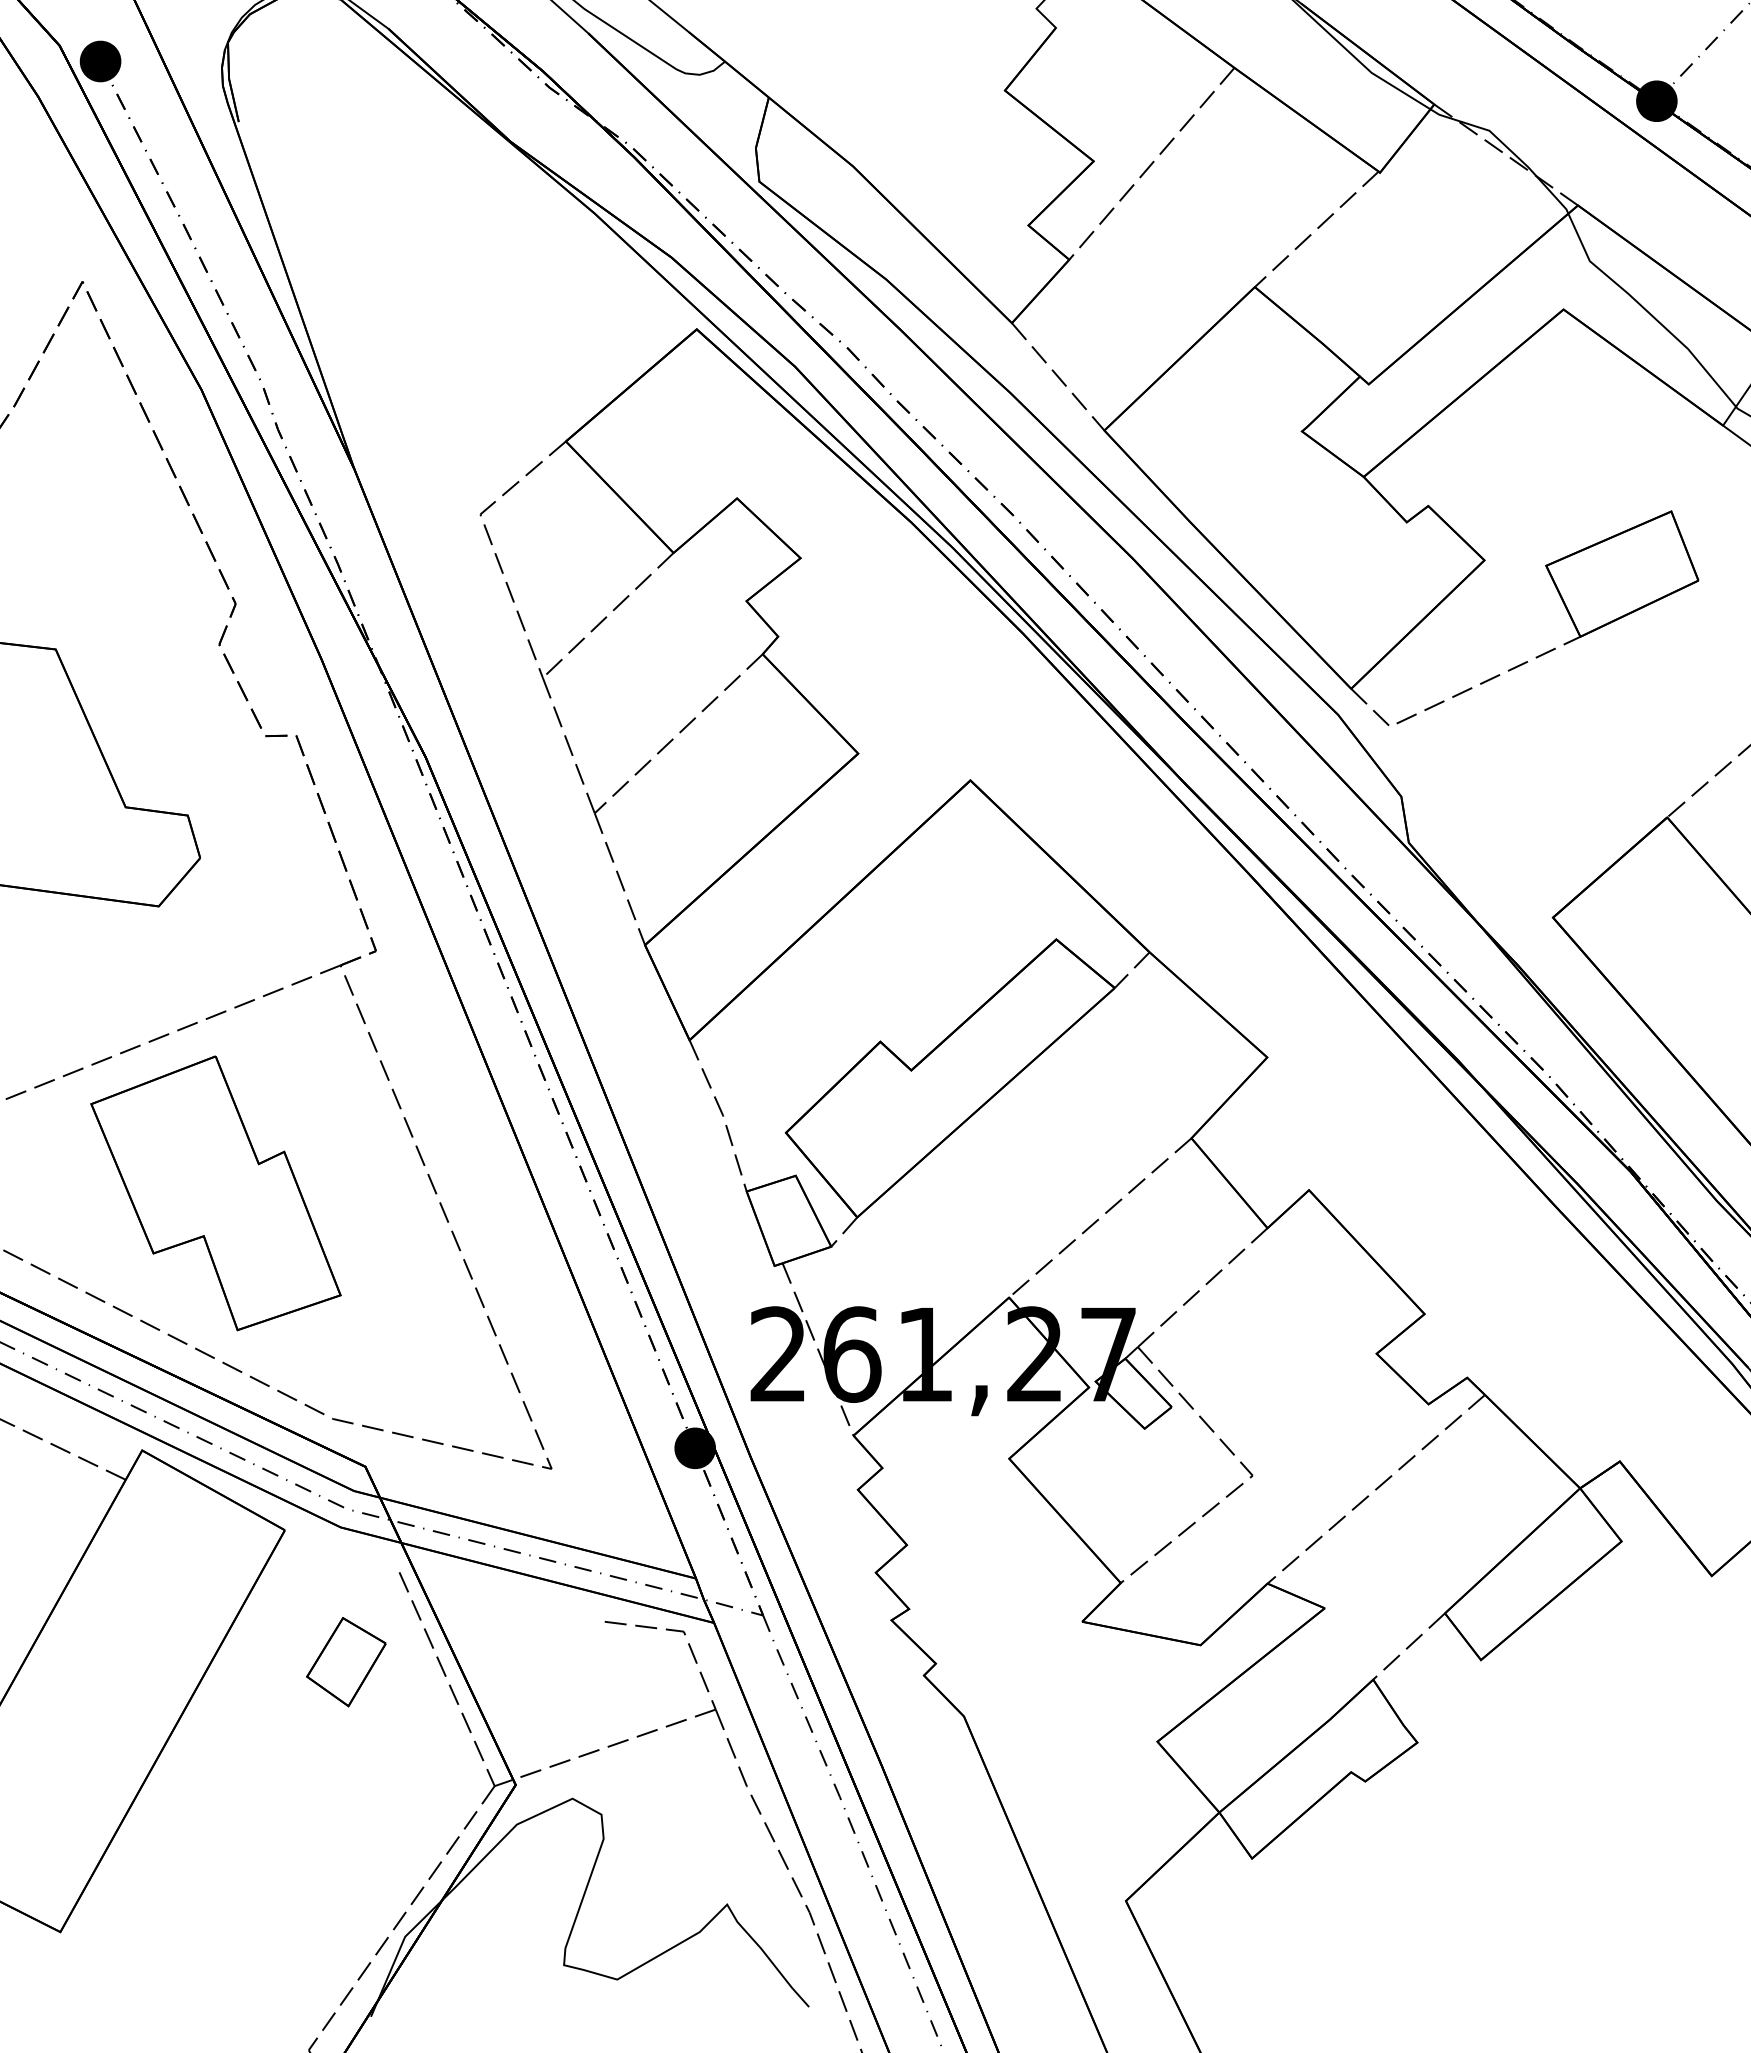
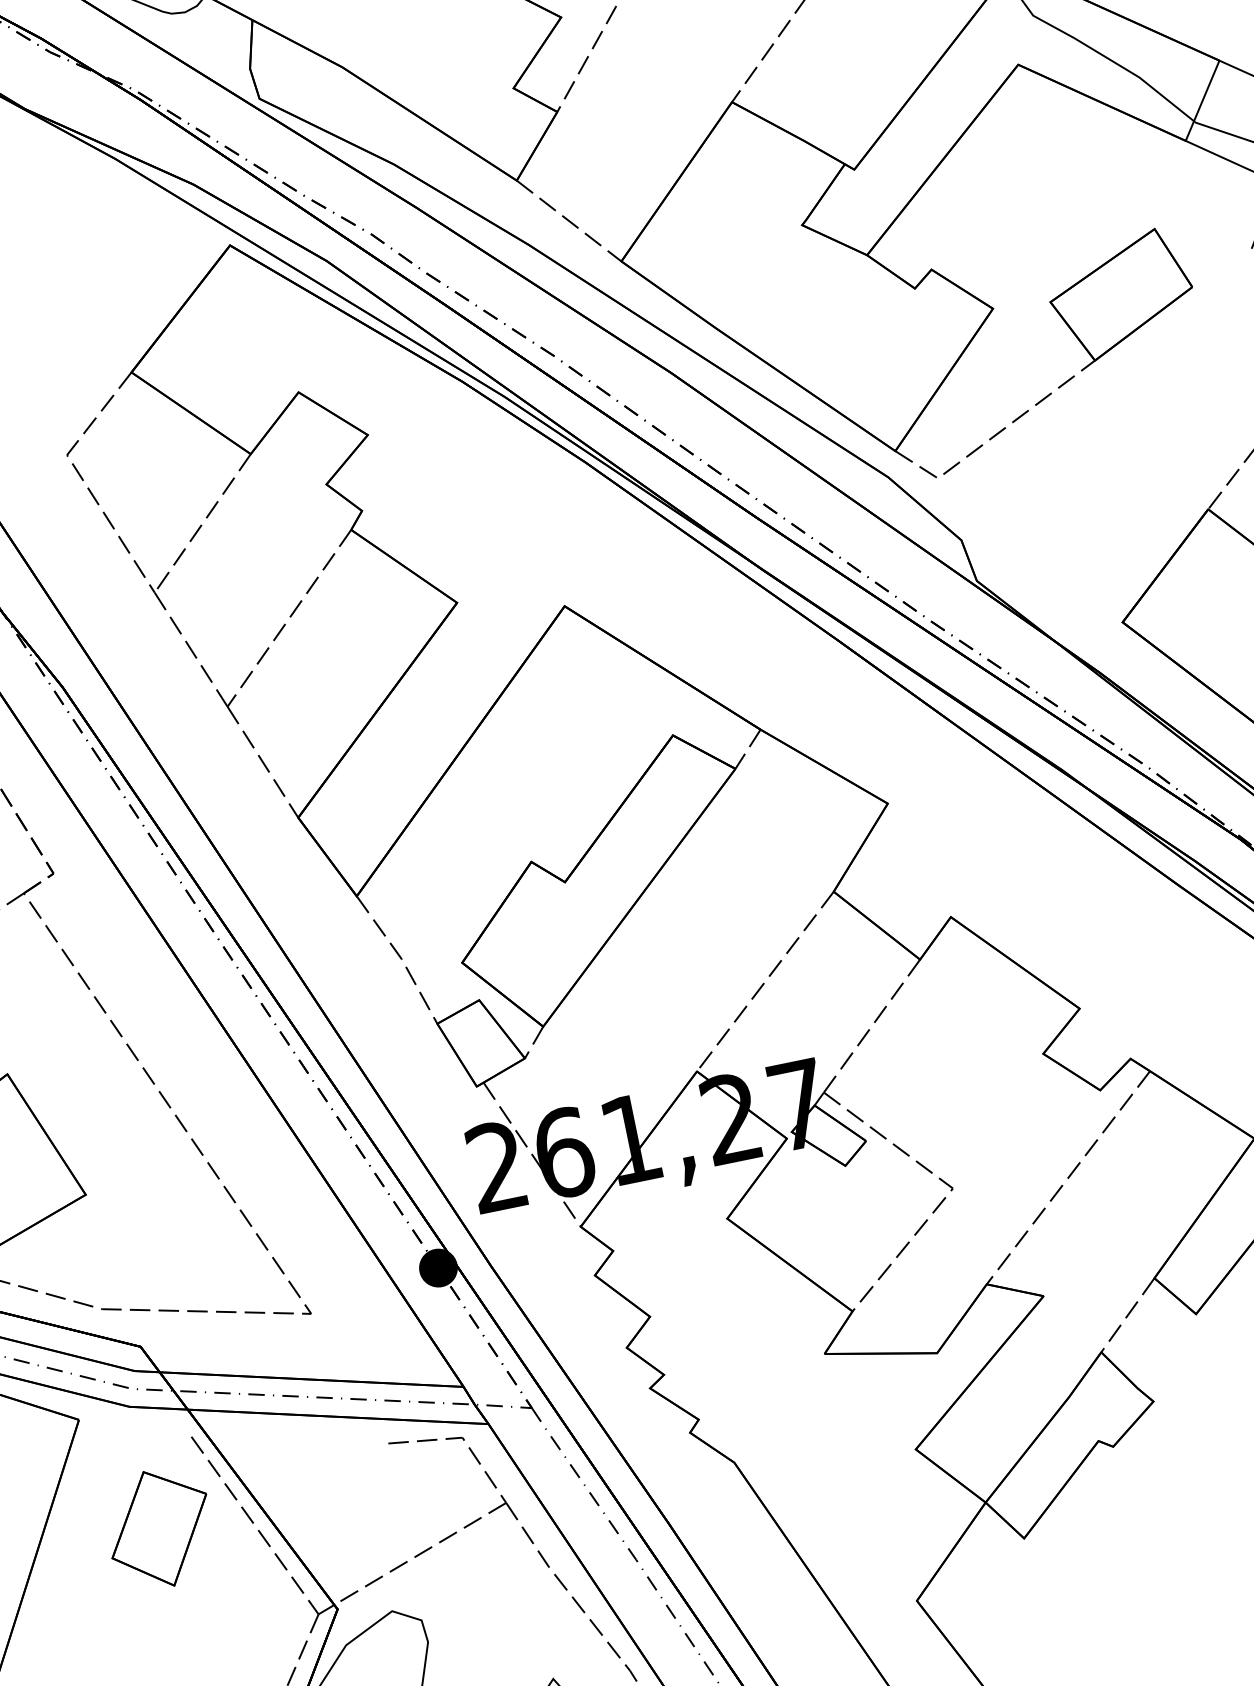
part: (346, 1662) -> (160, 1529), size x1.43

